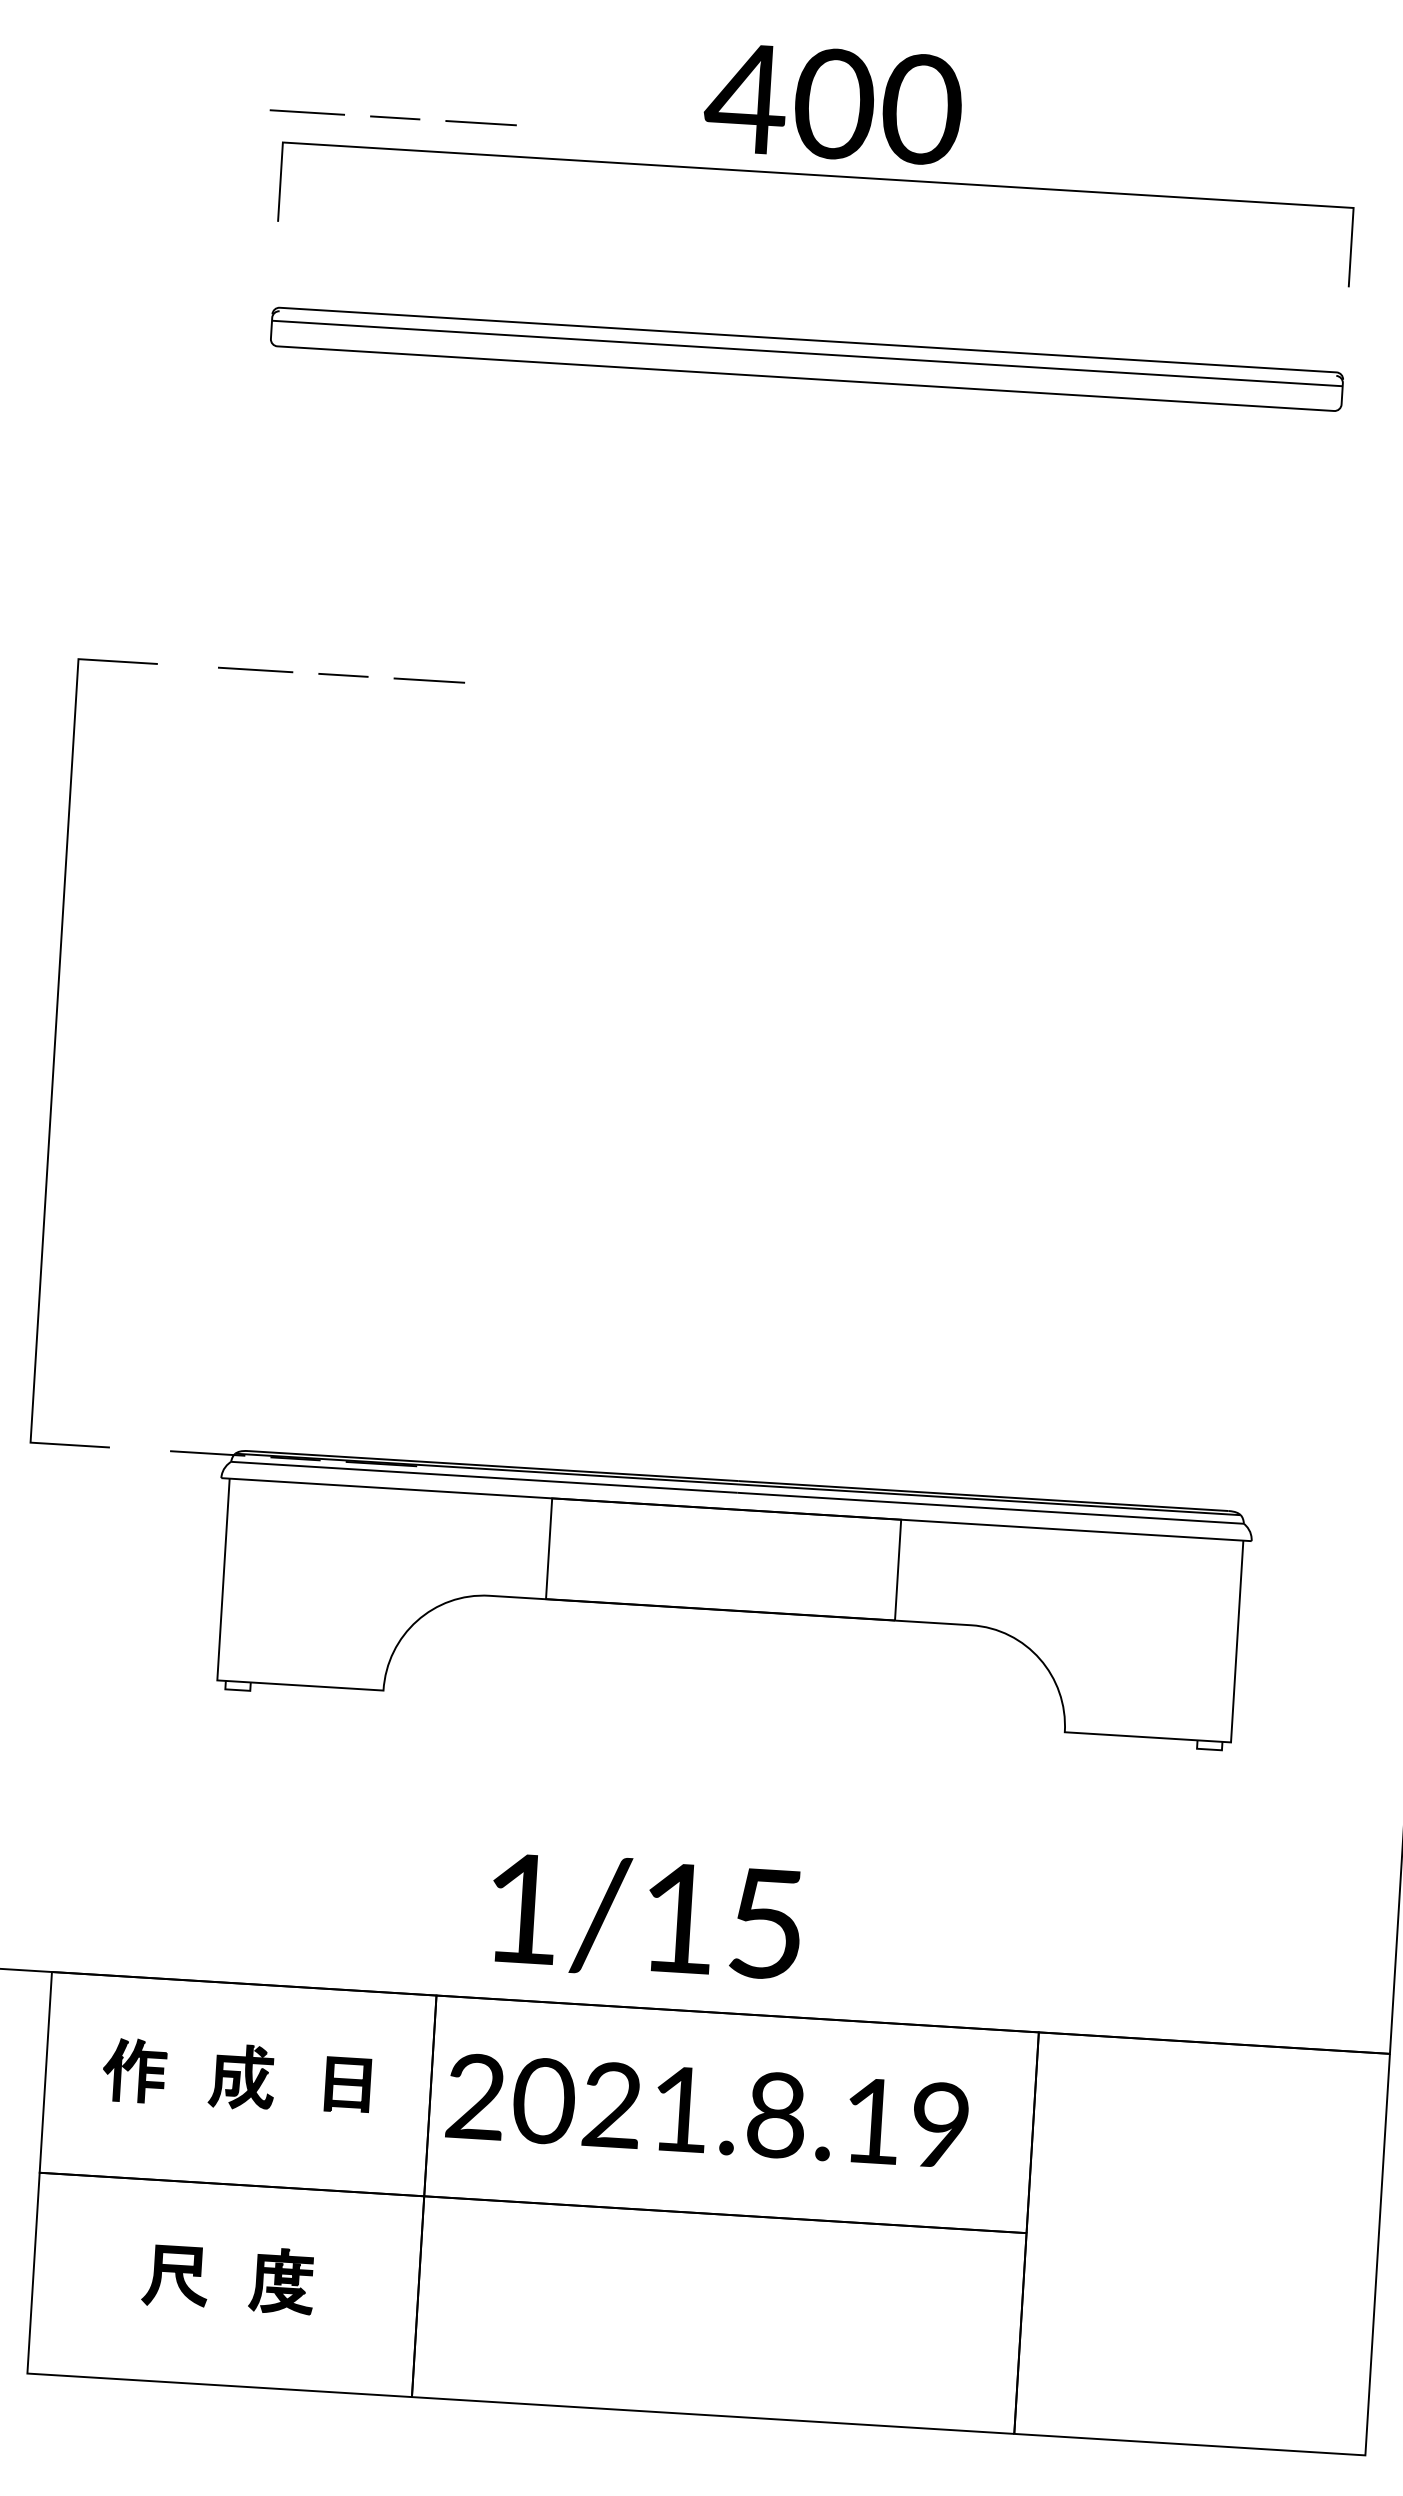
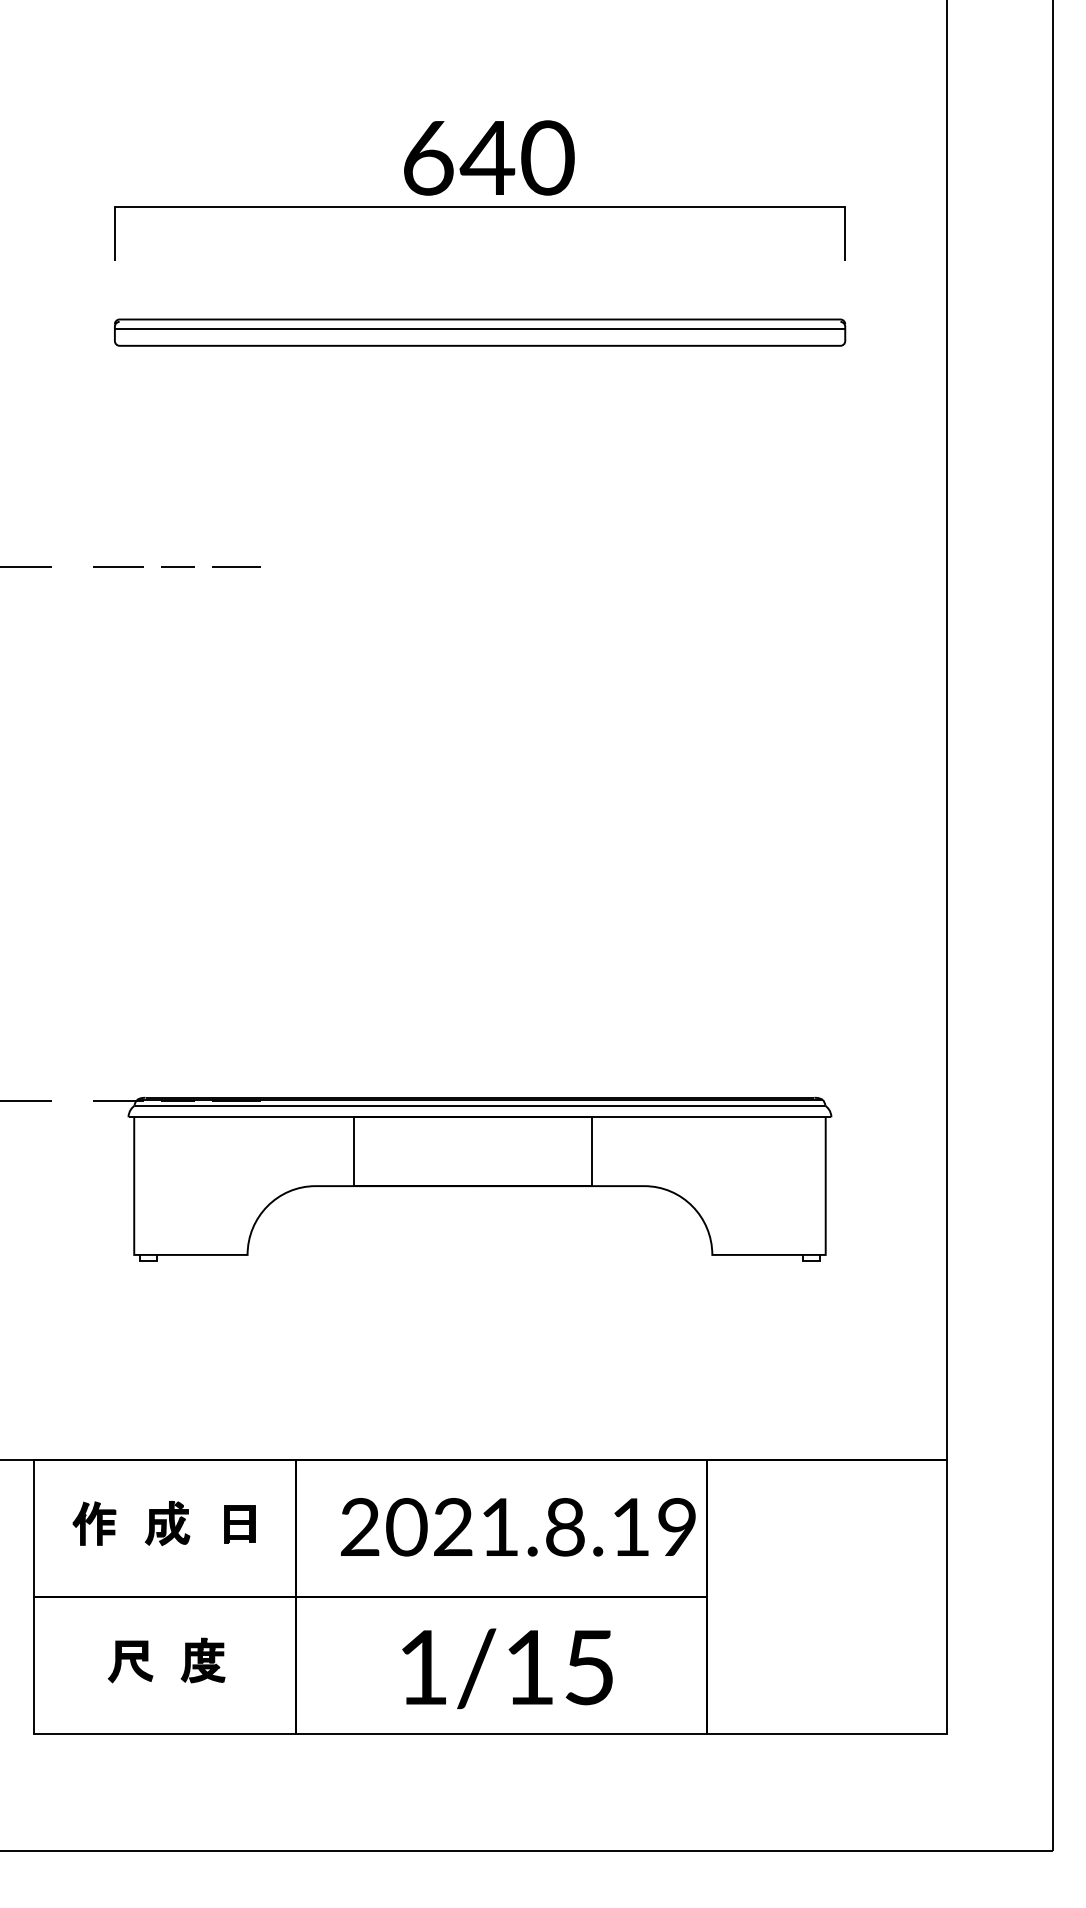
text: (789, 100) -> (457, 157), 400 -> 640
line: (392, 117) -> (188, 185), removed
text: (646, 1917) -> (507, 1668), moved
text: (707, 2111) -> (518, 1527), moved

